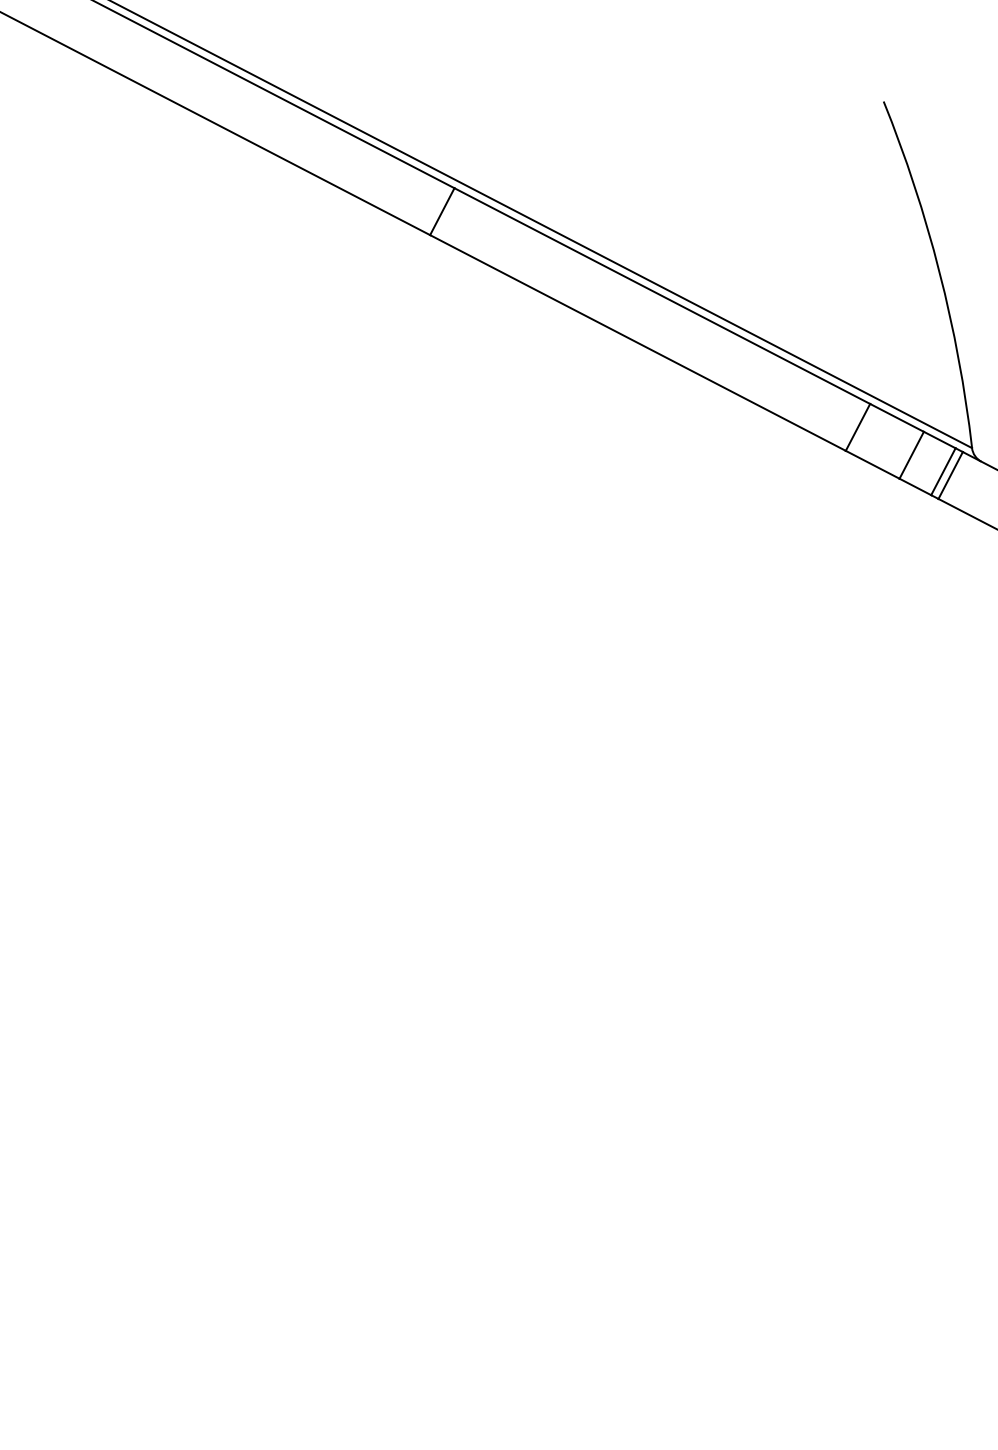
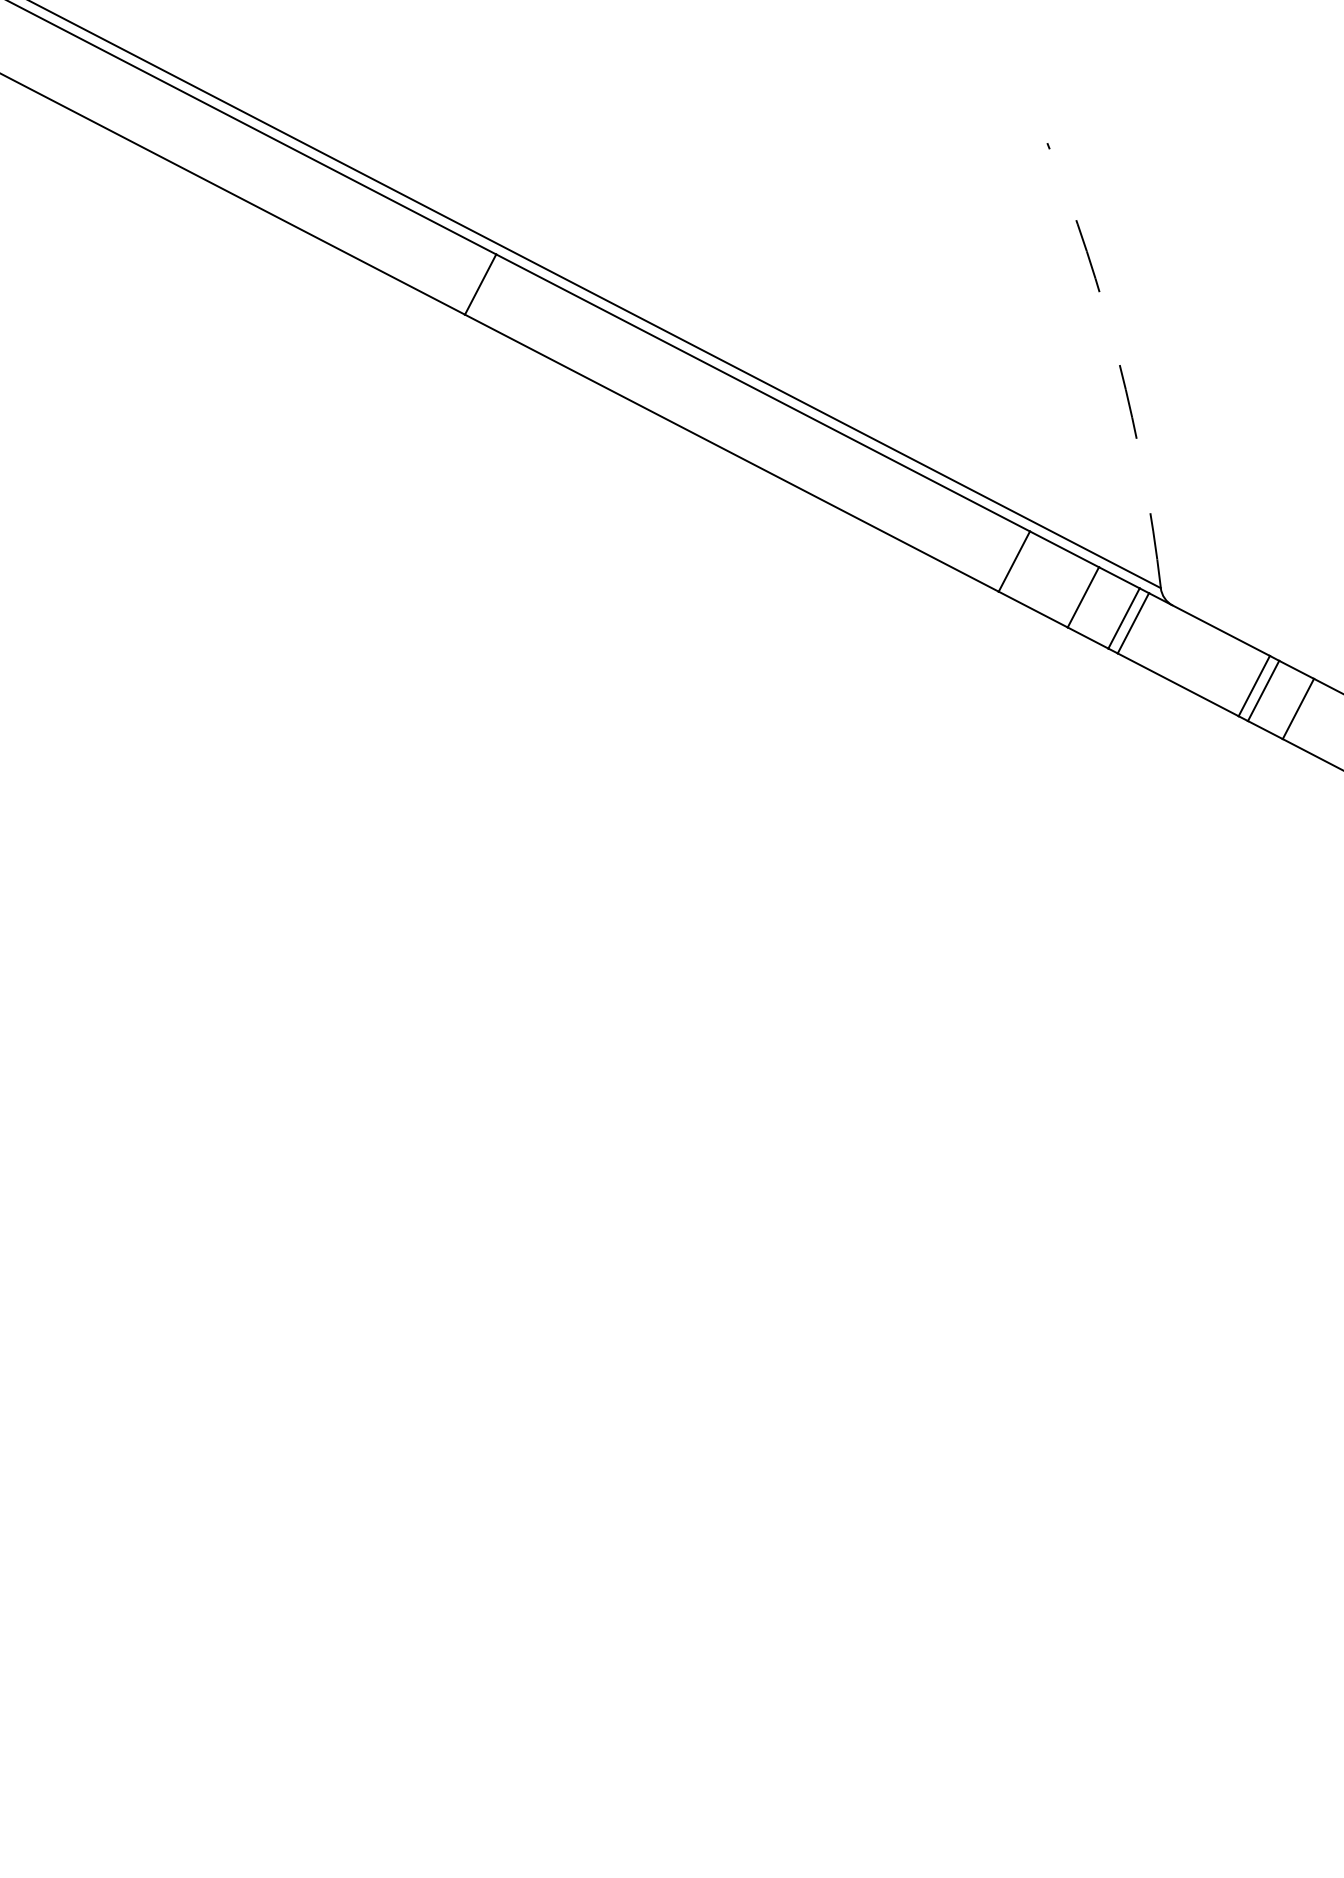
arc: (939, 271) -> (1118, 361), solid -> dashed

